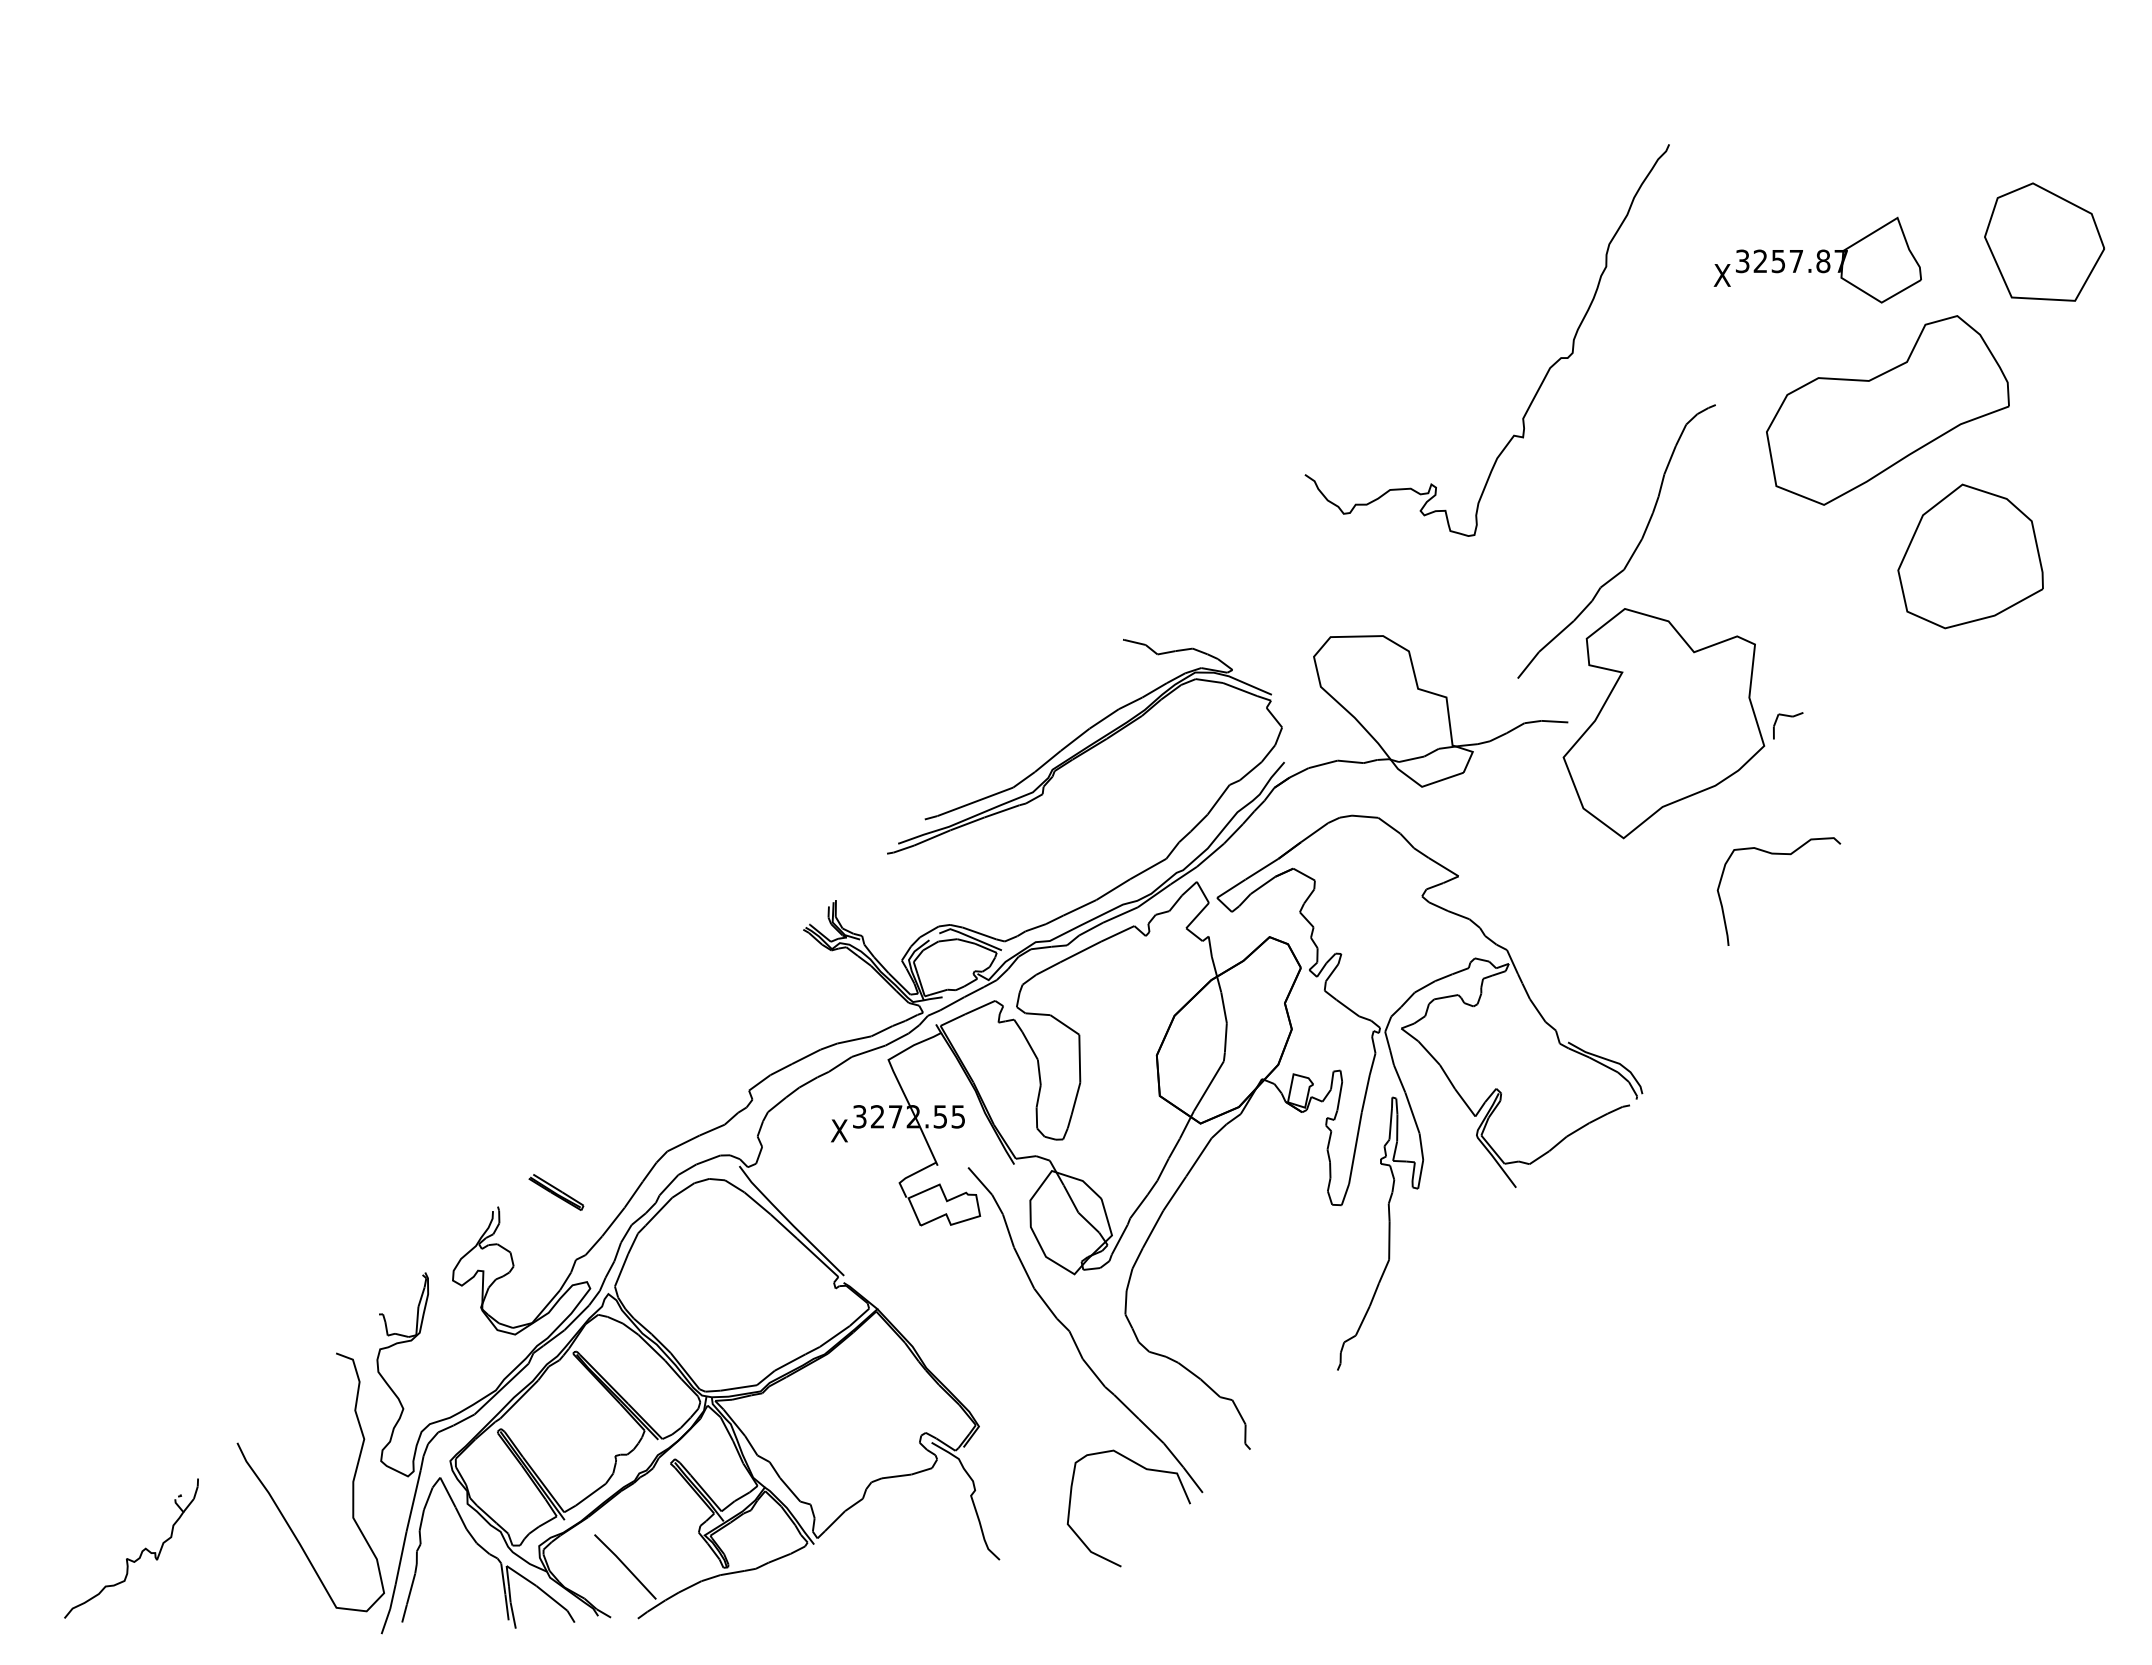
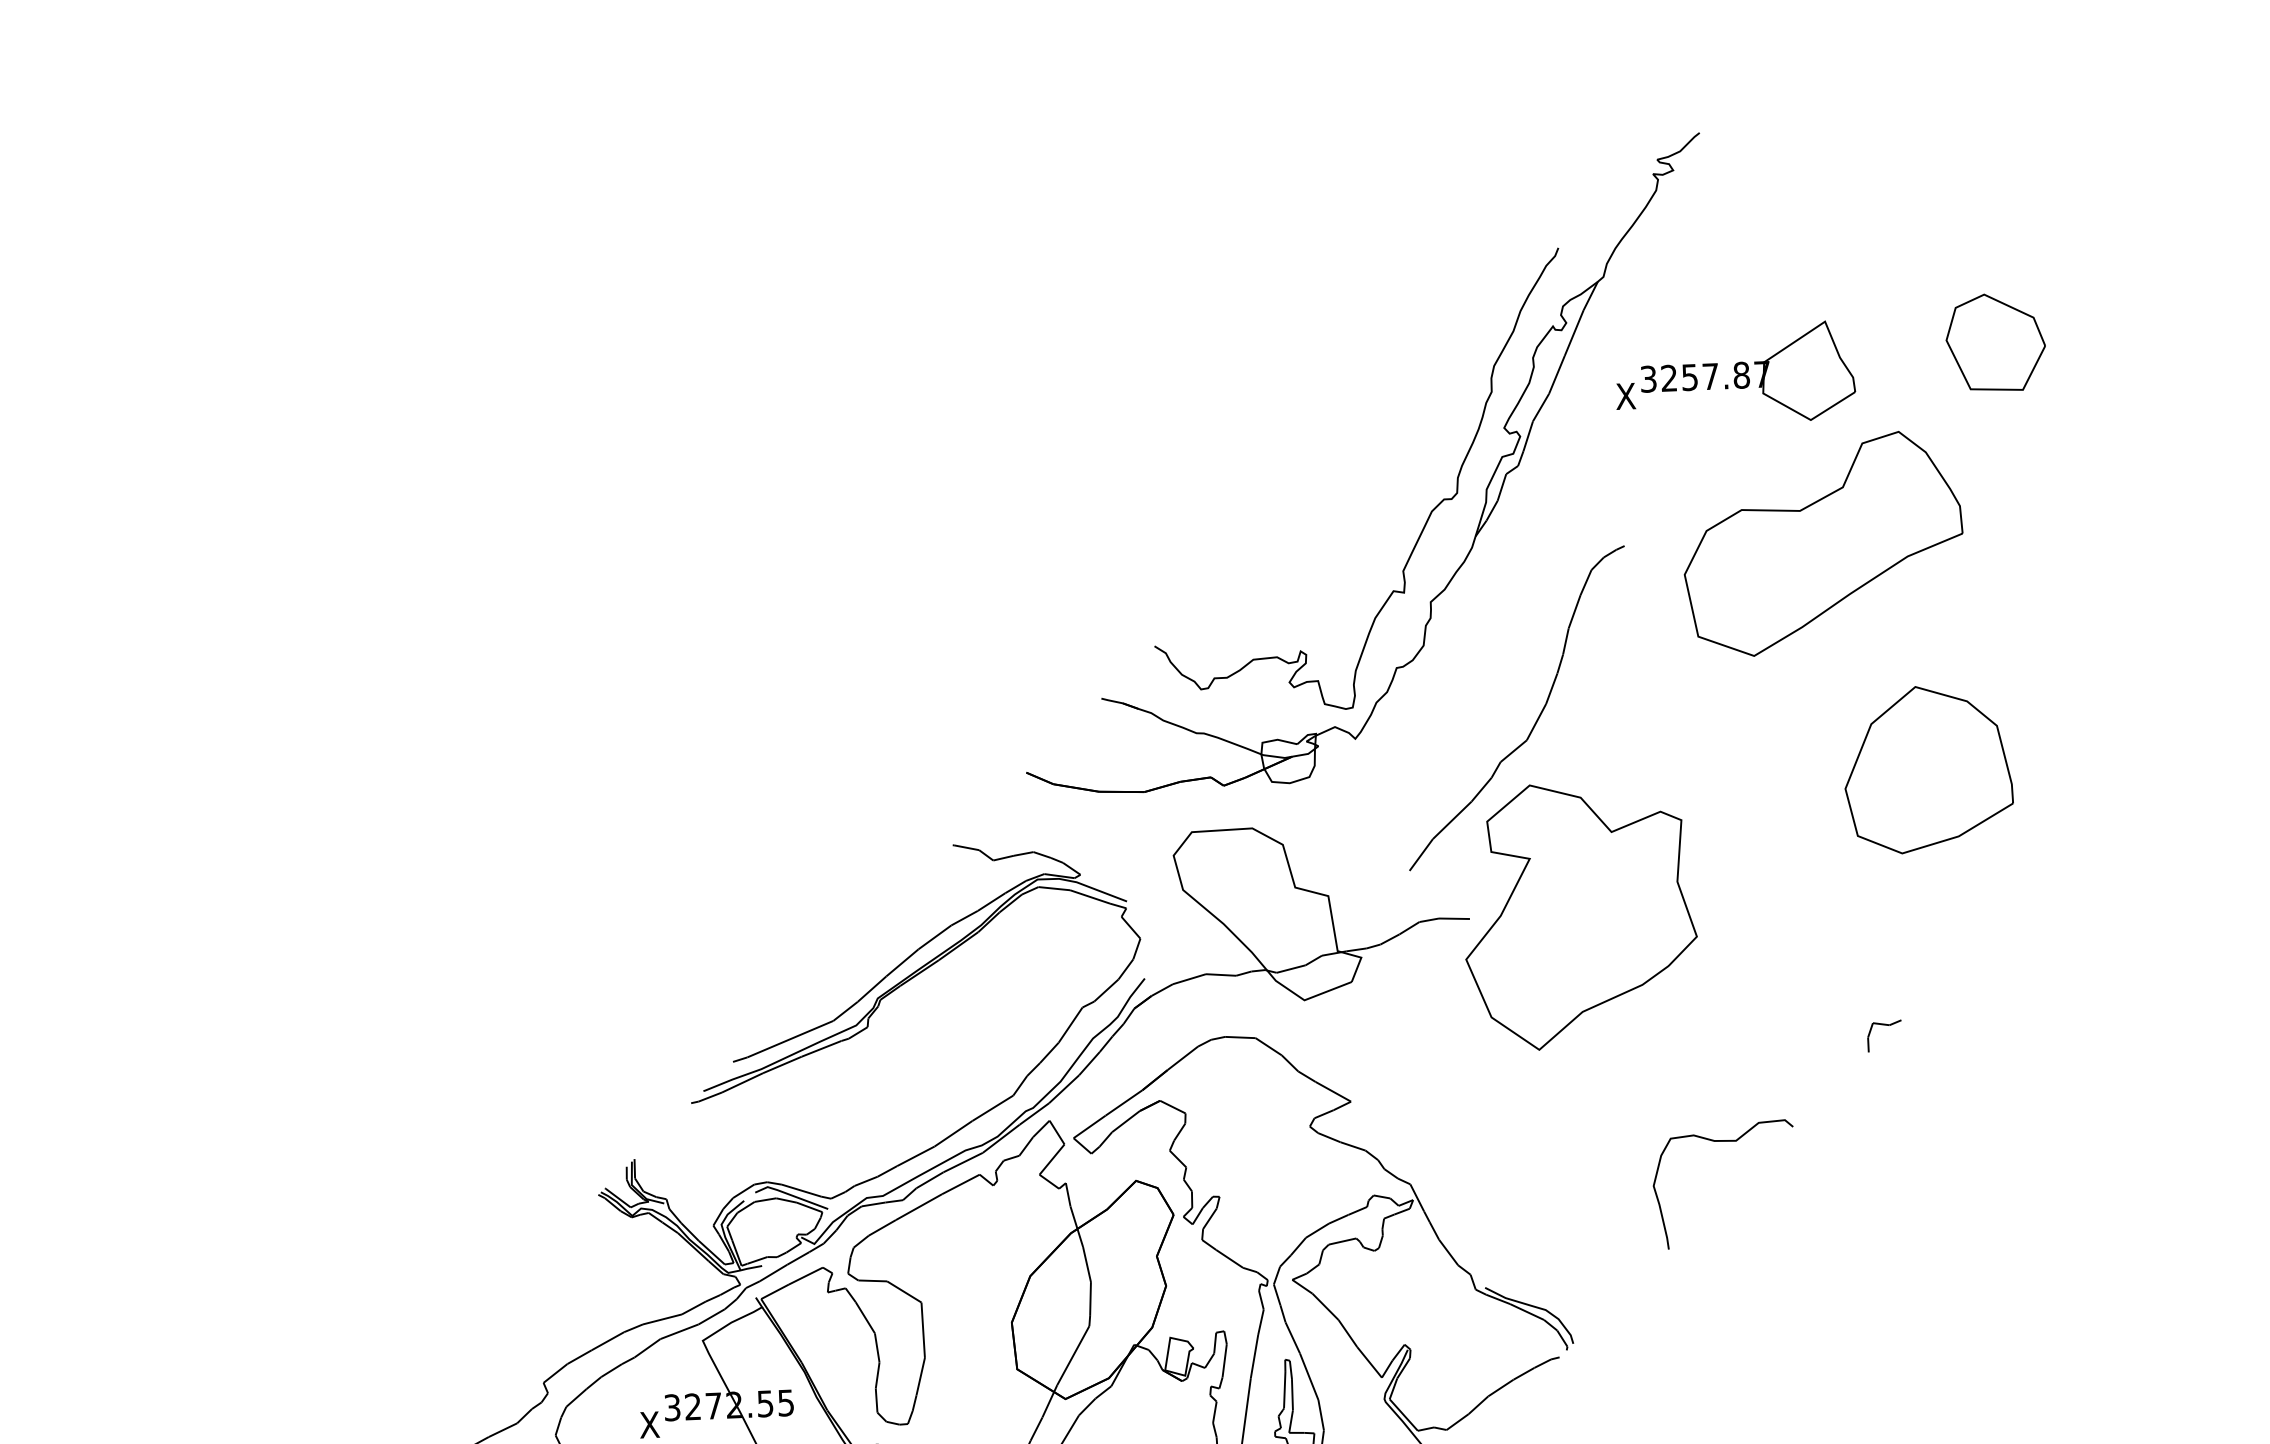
part: (2044, 242) -> (1995, 342), size x0.71
part: (1597, 350) -> (1485, 488), added
part: (1970, 556) -> (1928, 769), moved
line: (1790, 717) -> (1886, 1026), moved
curve: (1778, 854) -> (1721, 1141), moved

